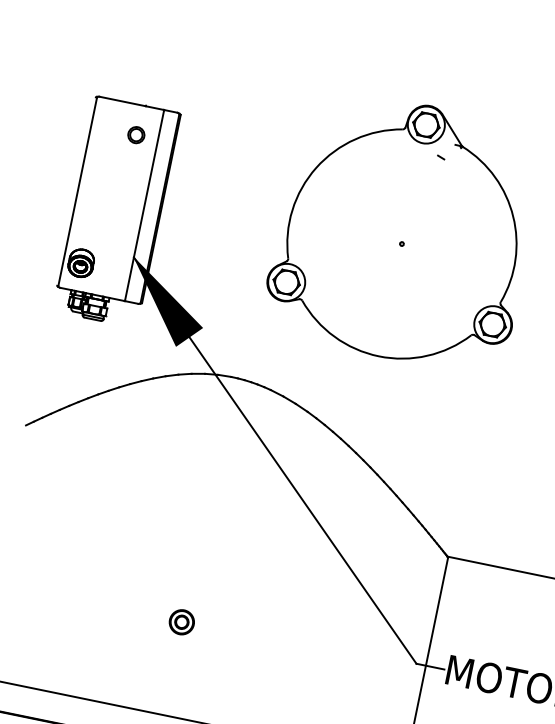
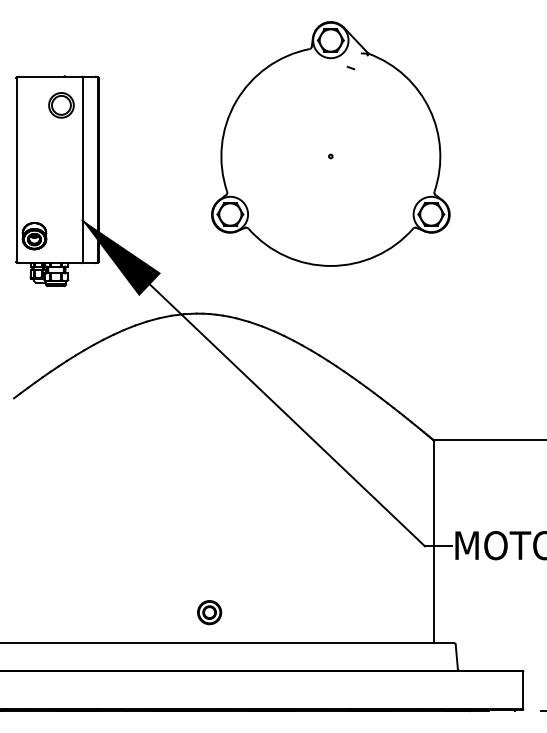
part: (136, 135) -> (61, 105), size x1.6
part: (181, 622) -> (209, 612), moved

